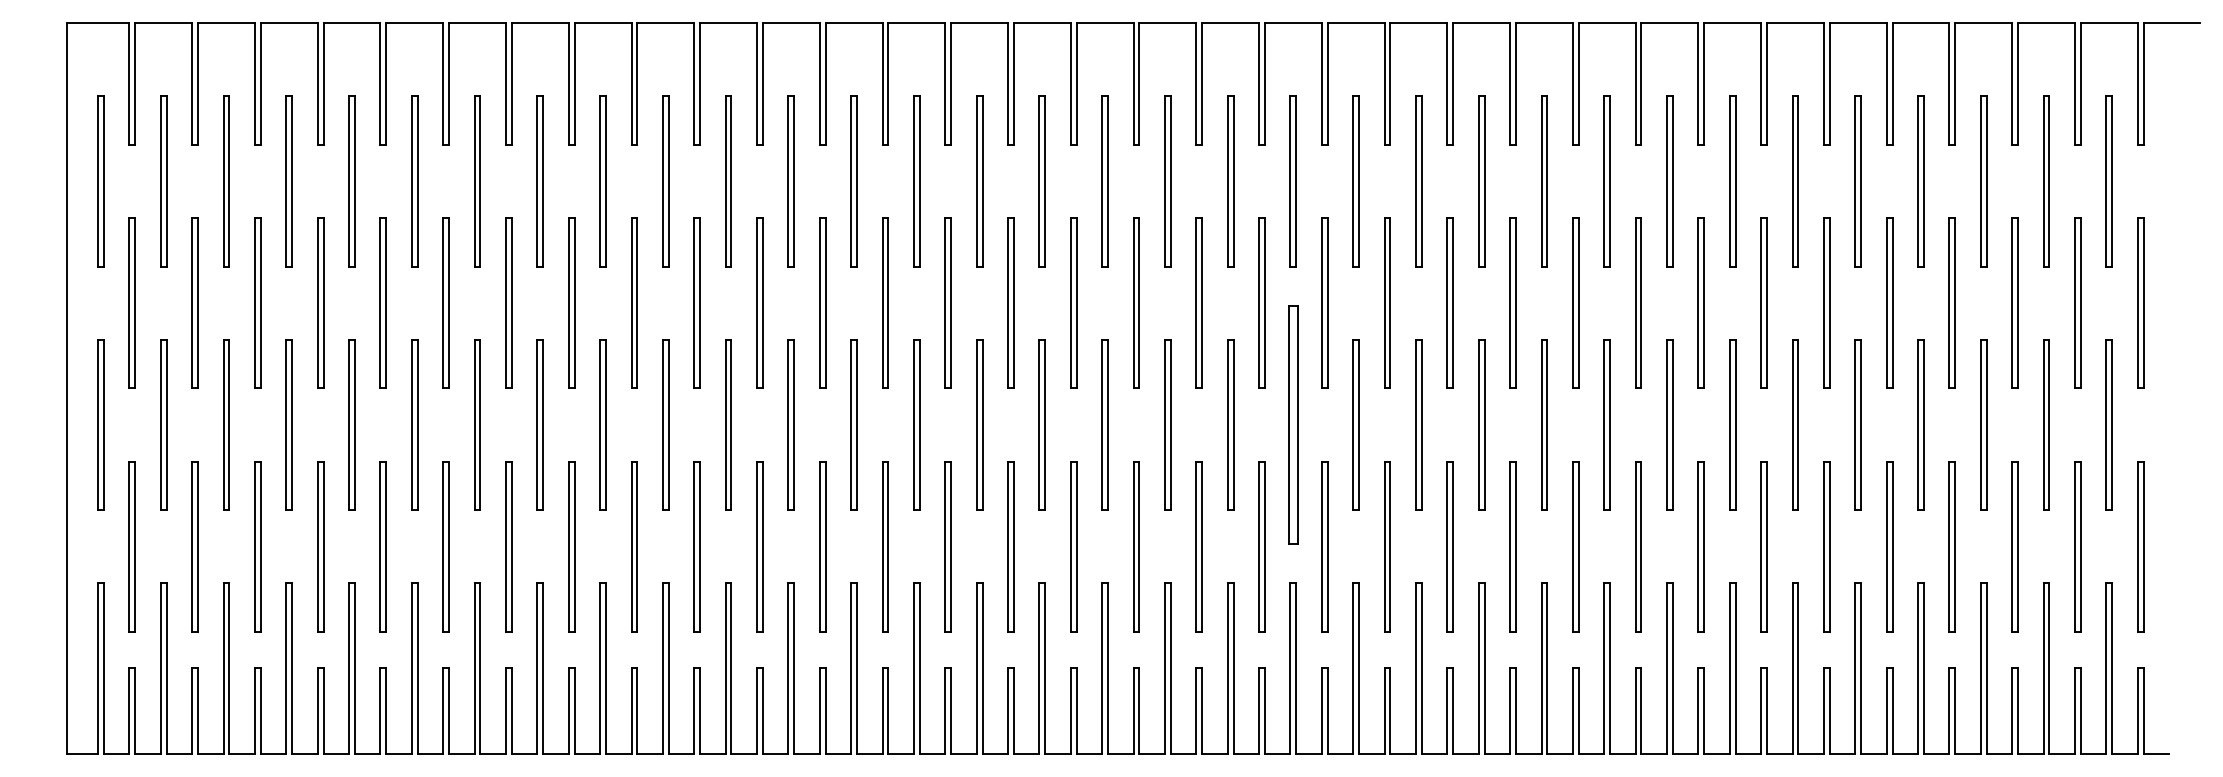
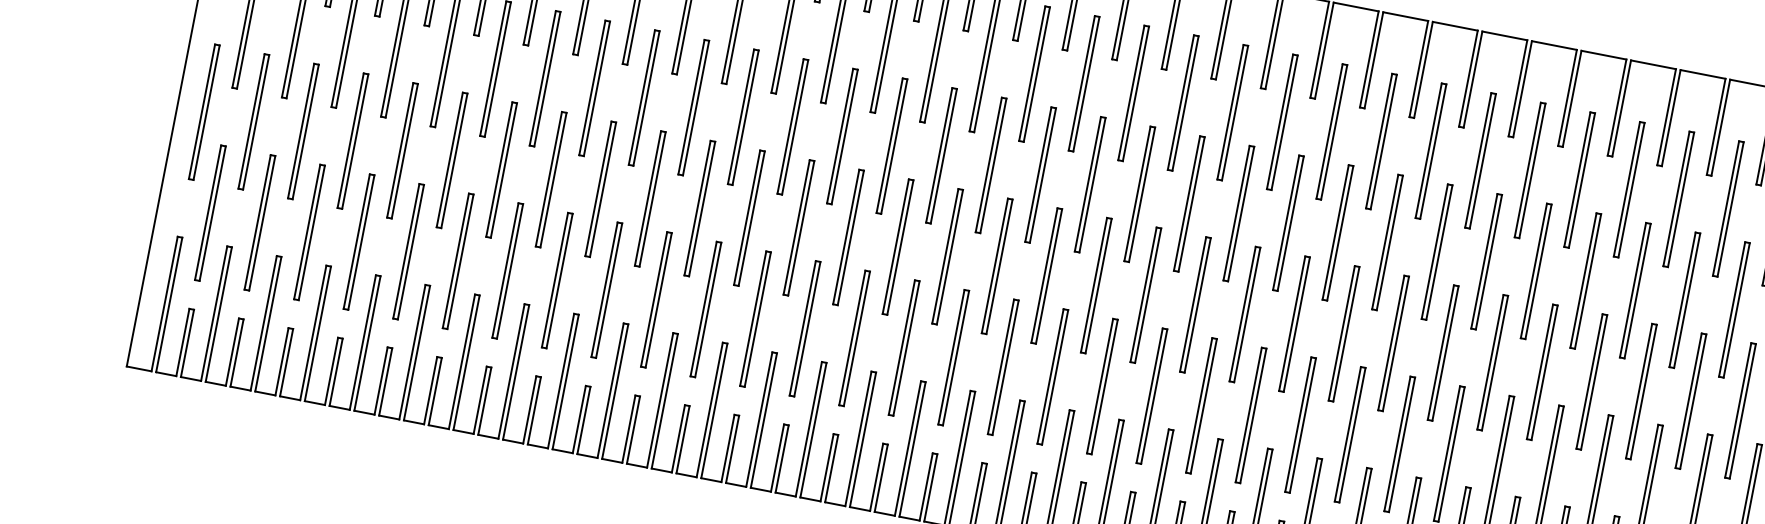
part: (1292, 424) -> (1145, 294), size x0.71

